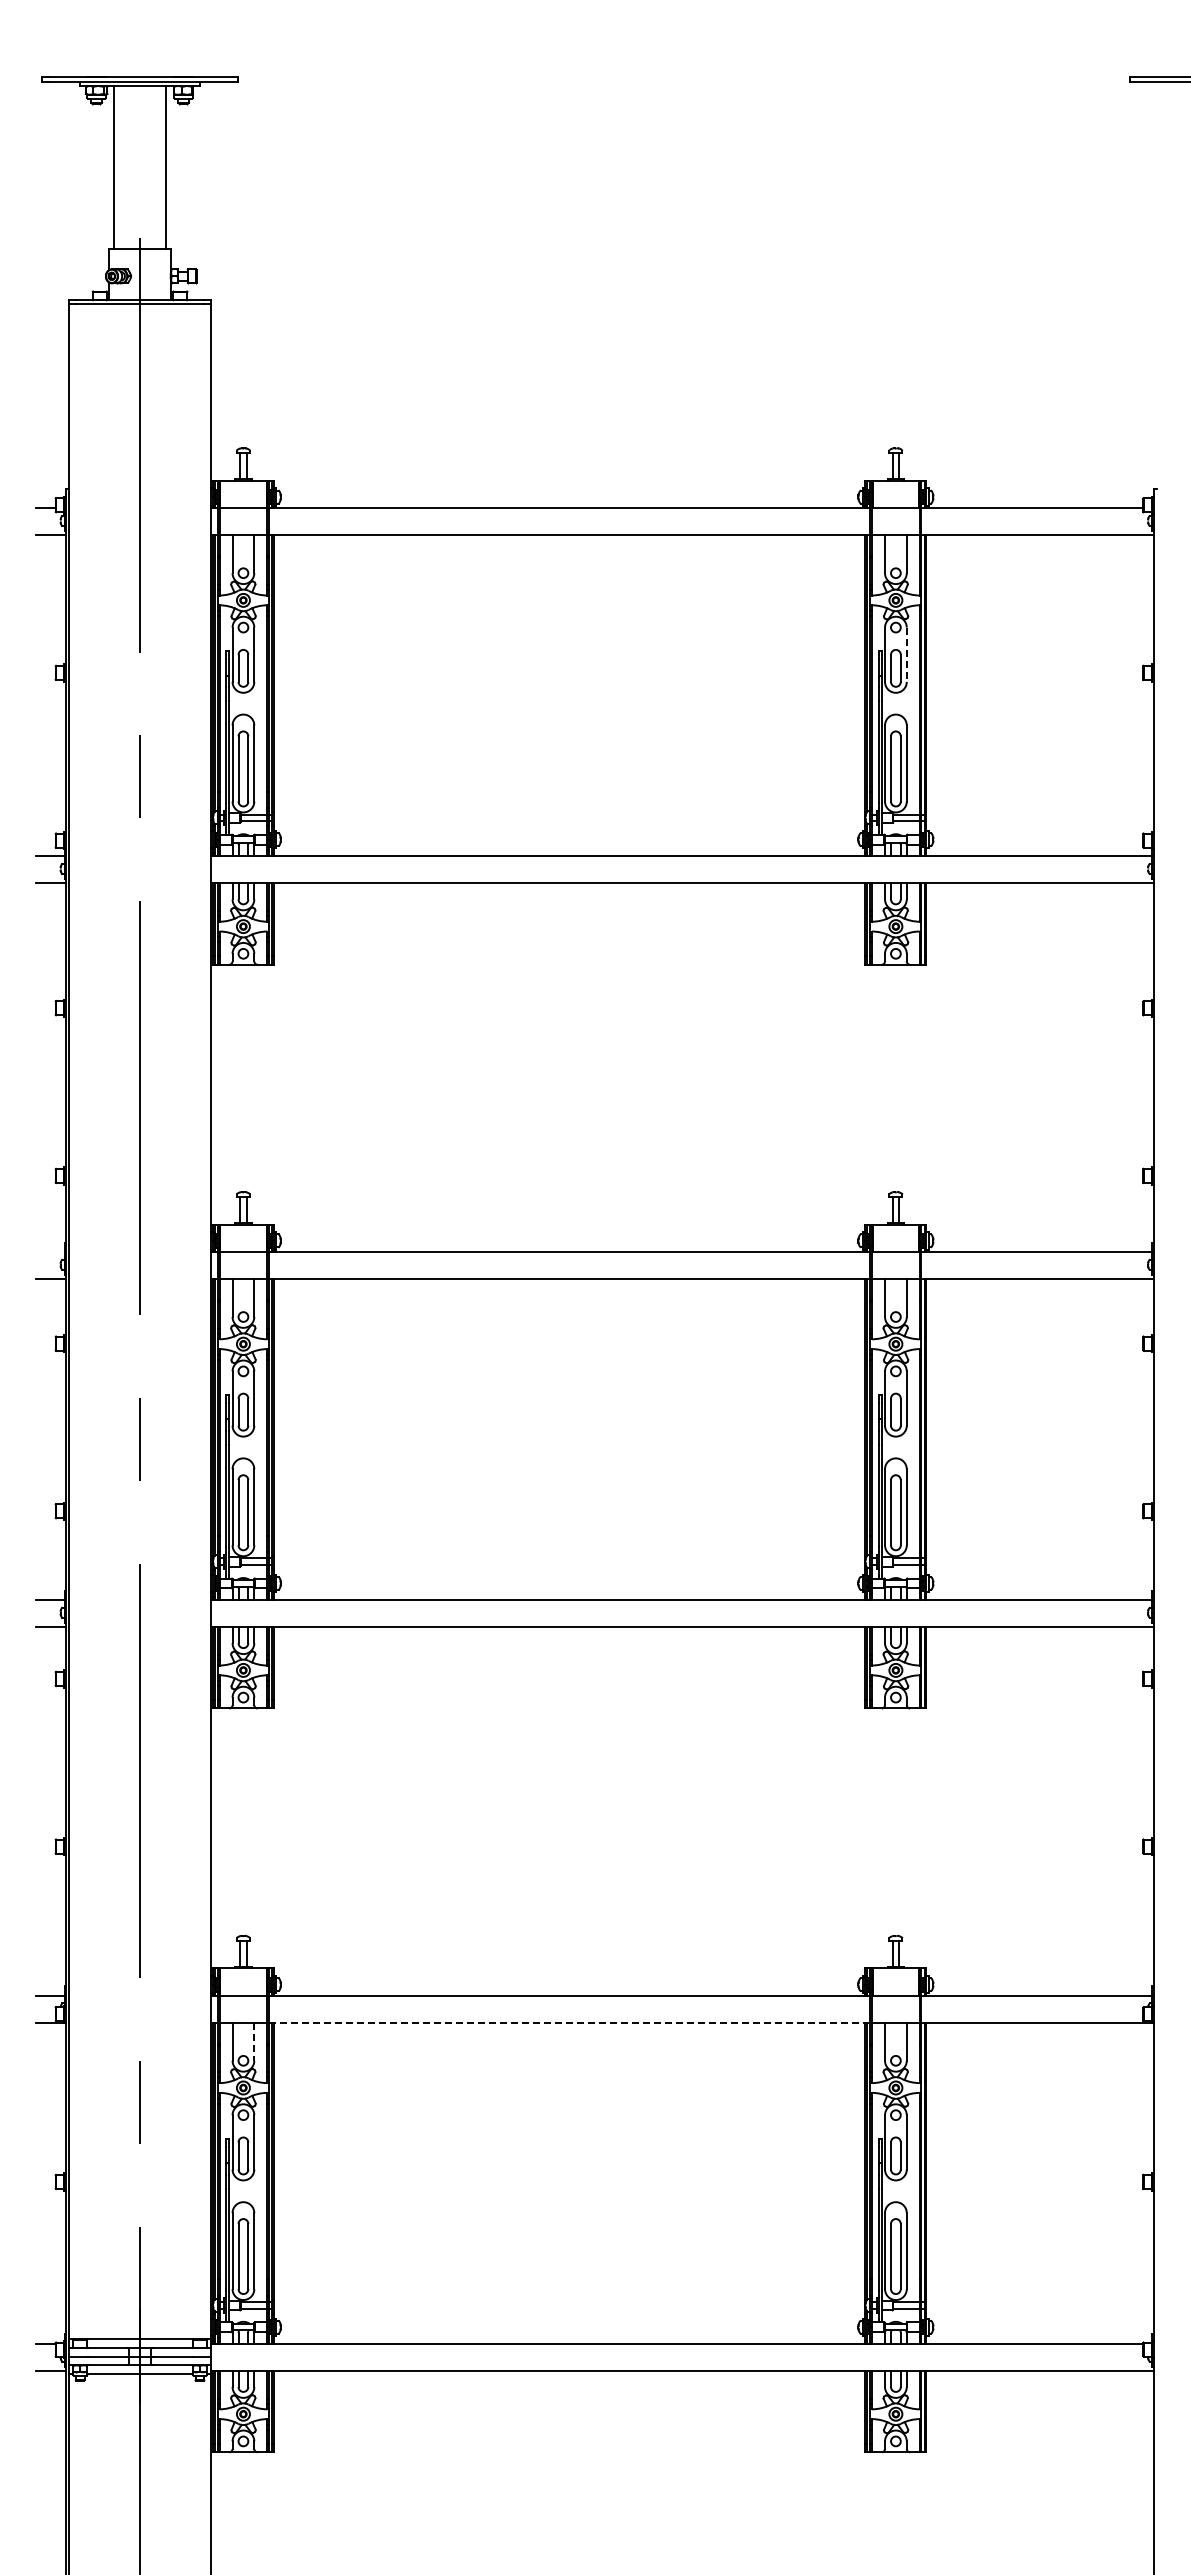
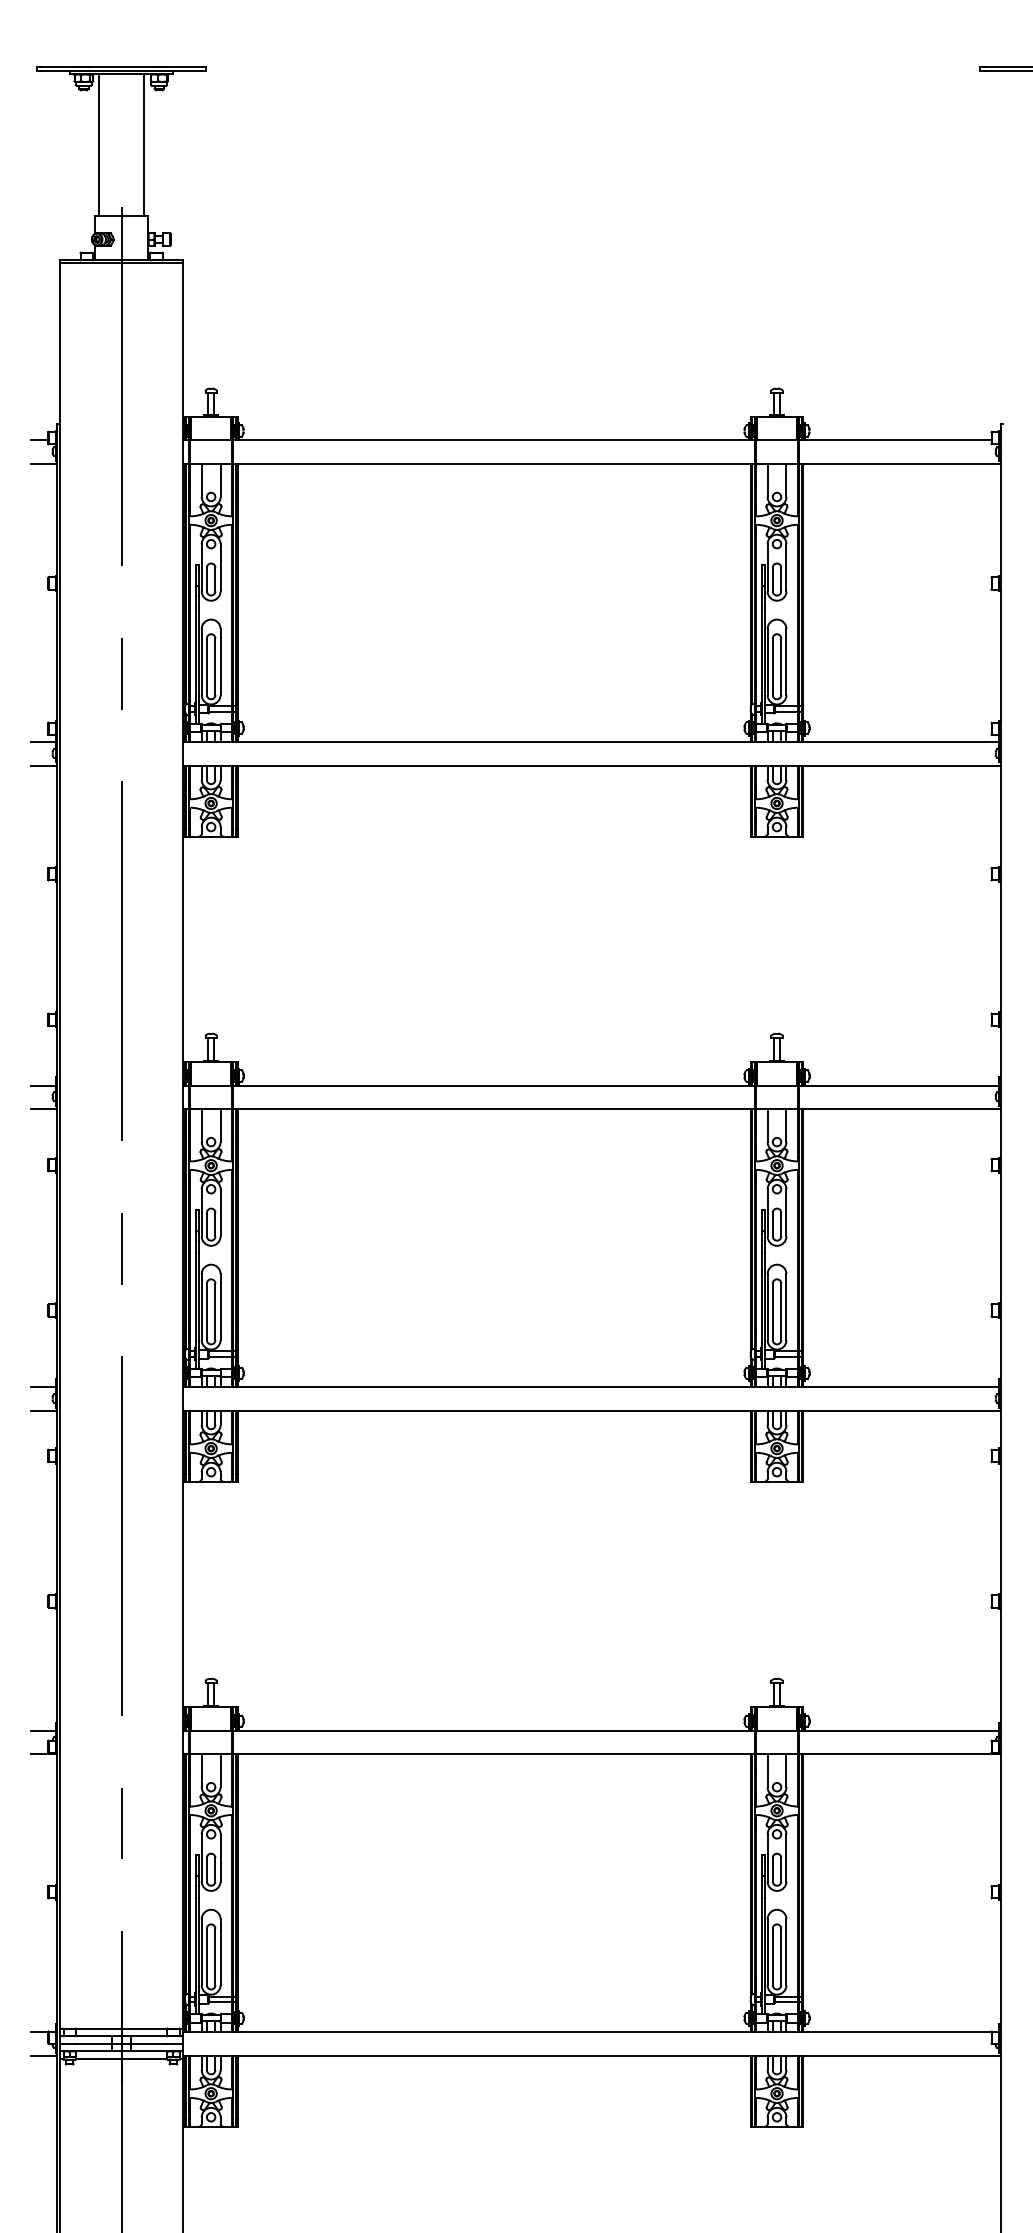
line: (906, 655) -> (786, 568), dashed -> solid
line: (49, 1251) -> (42, 1085), added
line: (569, 2022) -> (493, 1753), dashed -> solid
line: (254, 2042) -> (220, 1771), dashed -> solid

